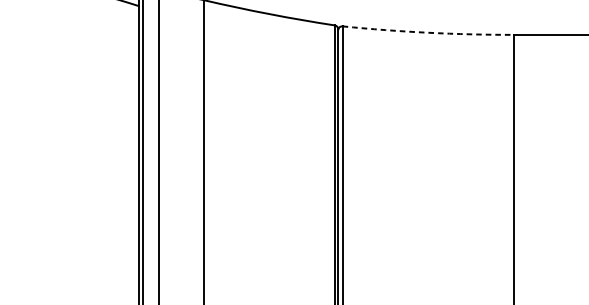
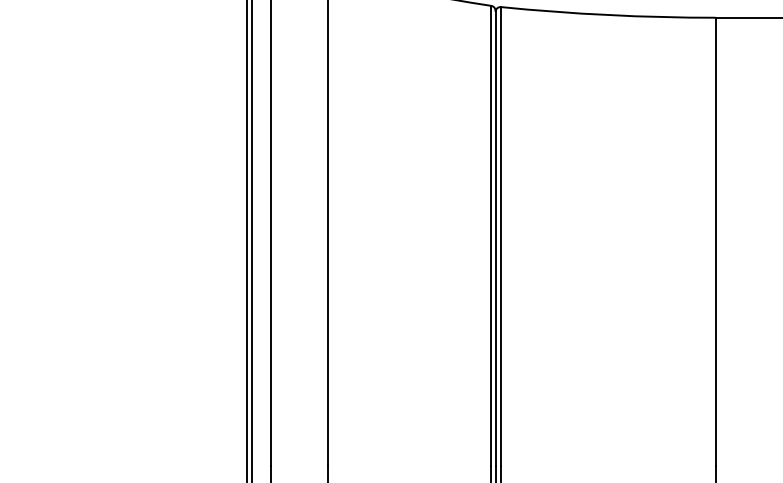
arc: (428, 33) -> (608, 15), dashed -> solid

